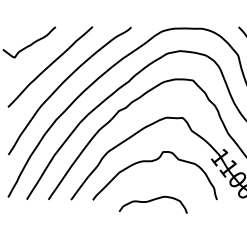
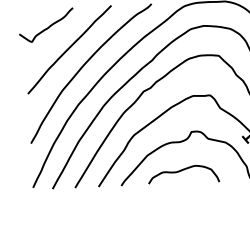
curve: (151, 201) -> (181, 171), moved

